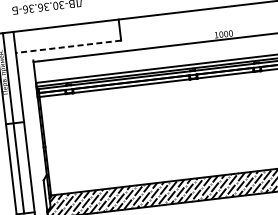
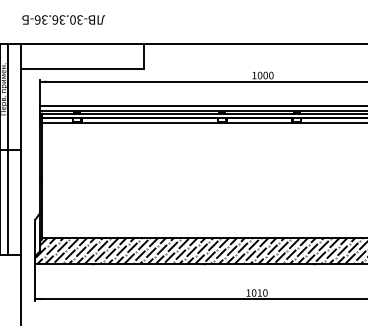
line: (67, 46) -> (81, 68), dashed -> solid

